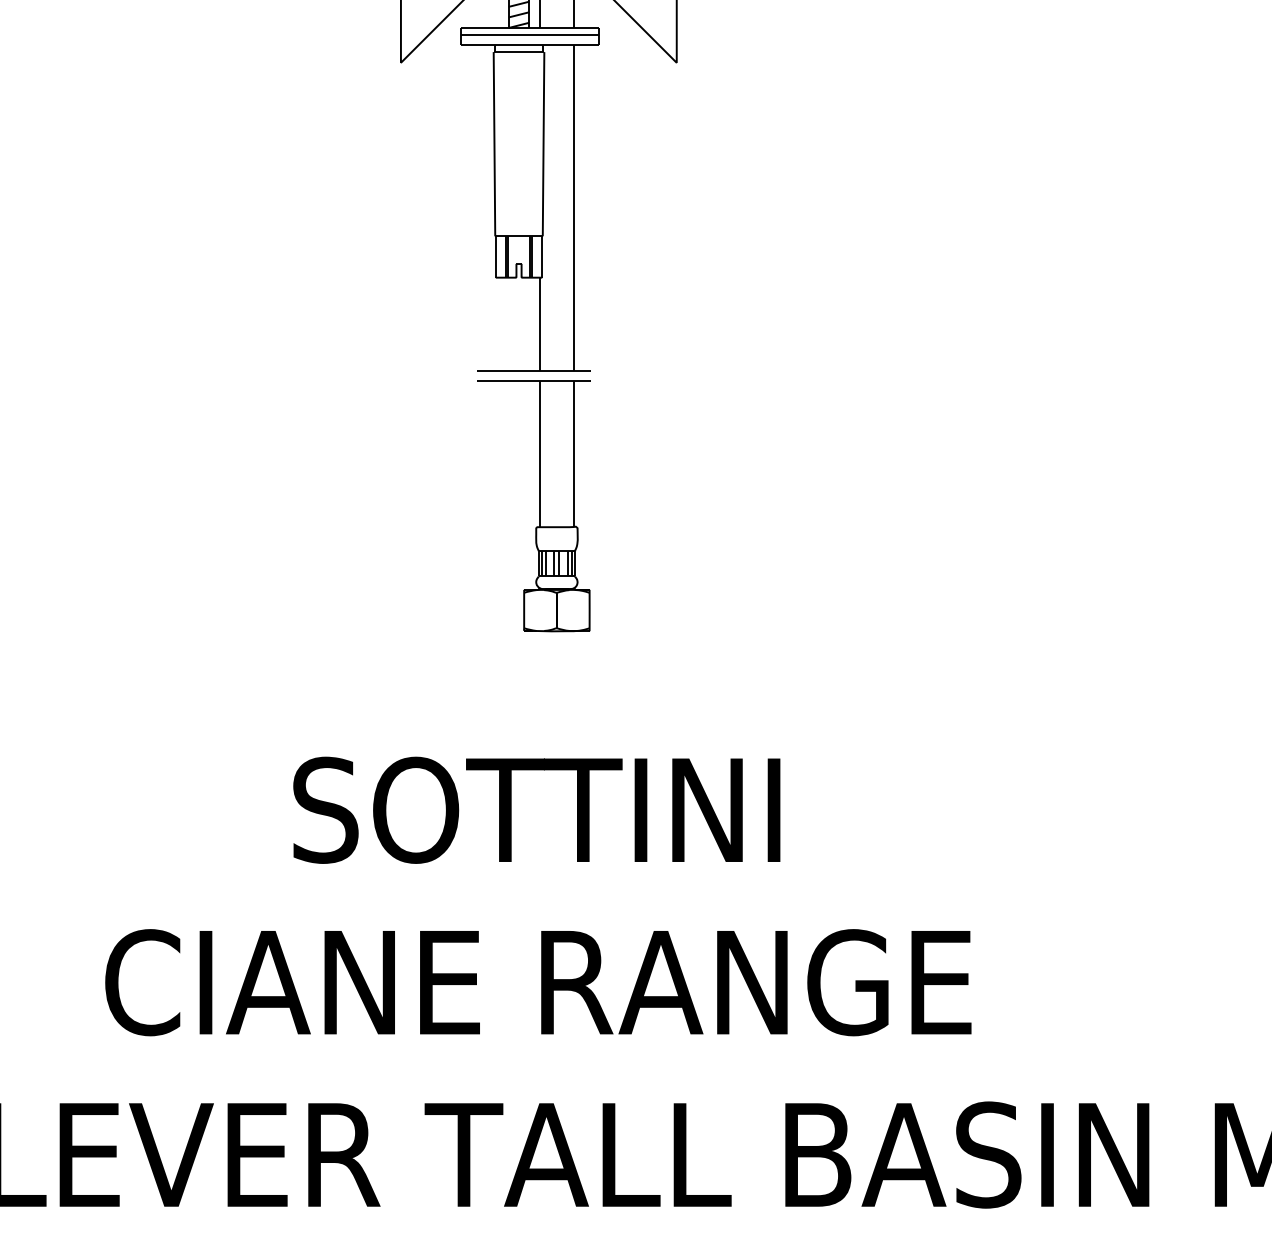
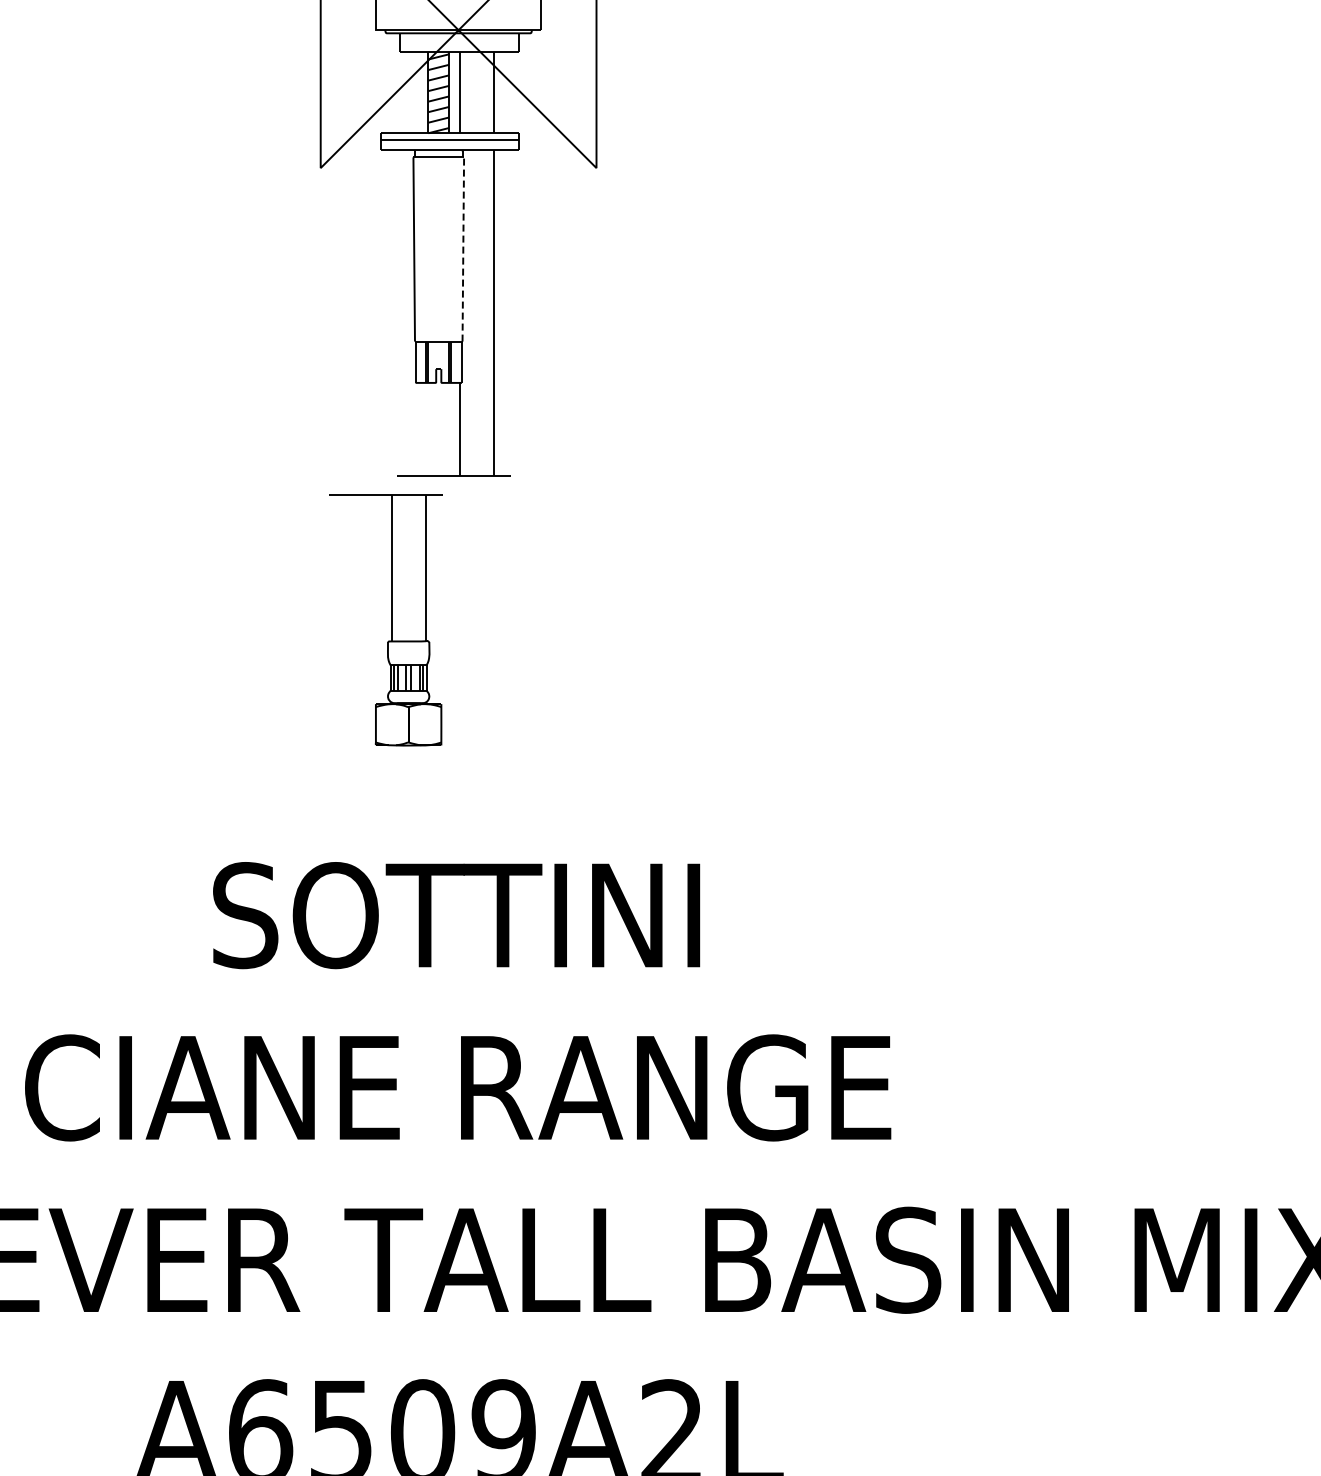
line: (543, 143) -> (463, 248), solid -> dashed
part: (533, 506) -> (385, 620), moved

